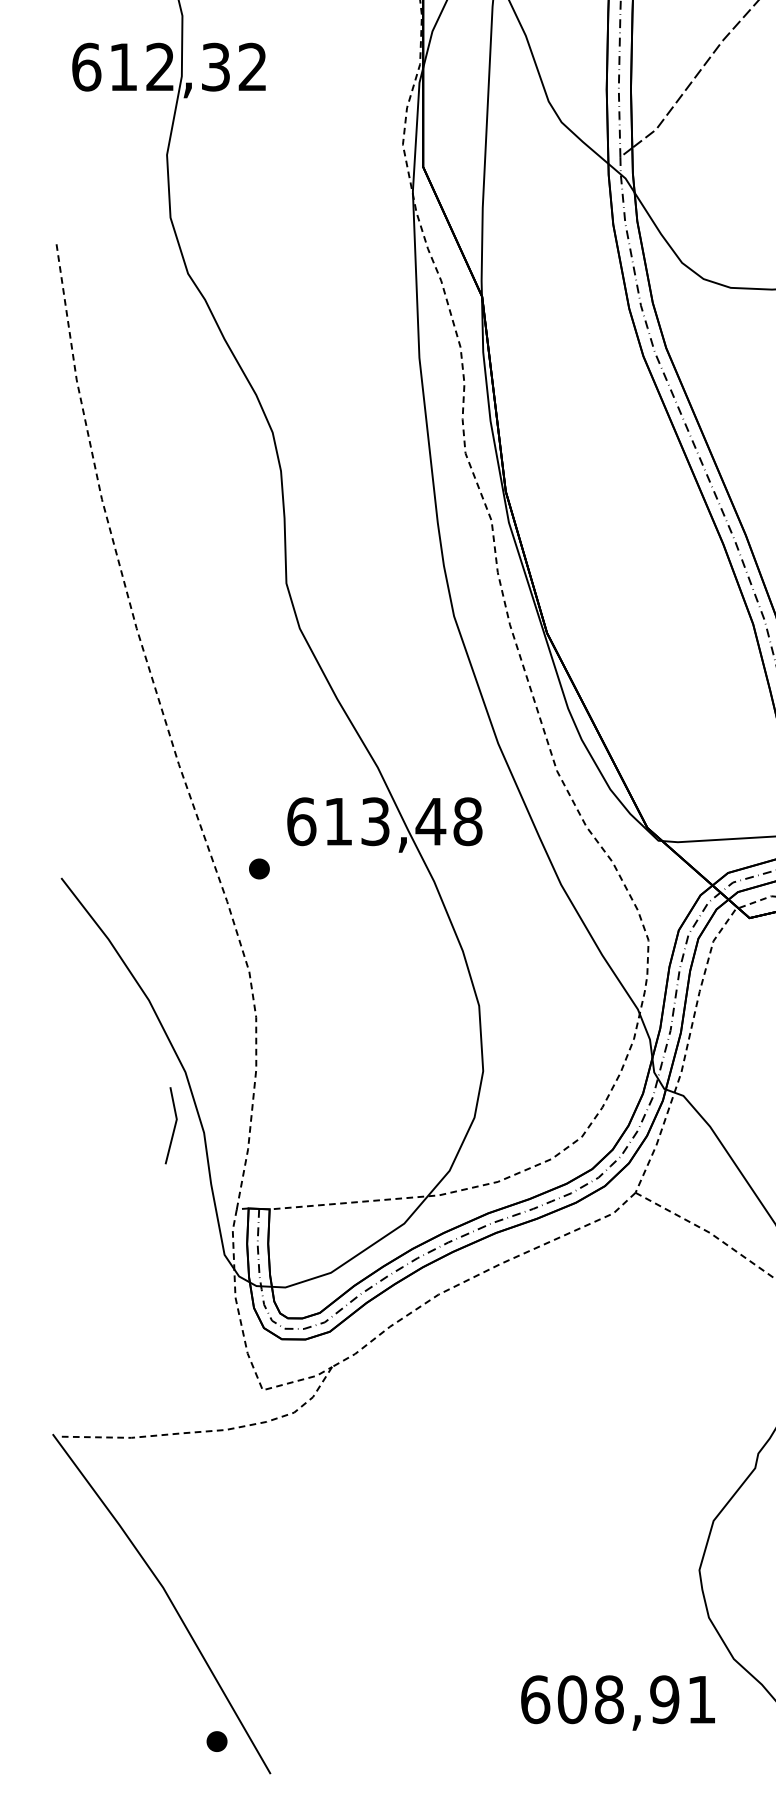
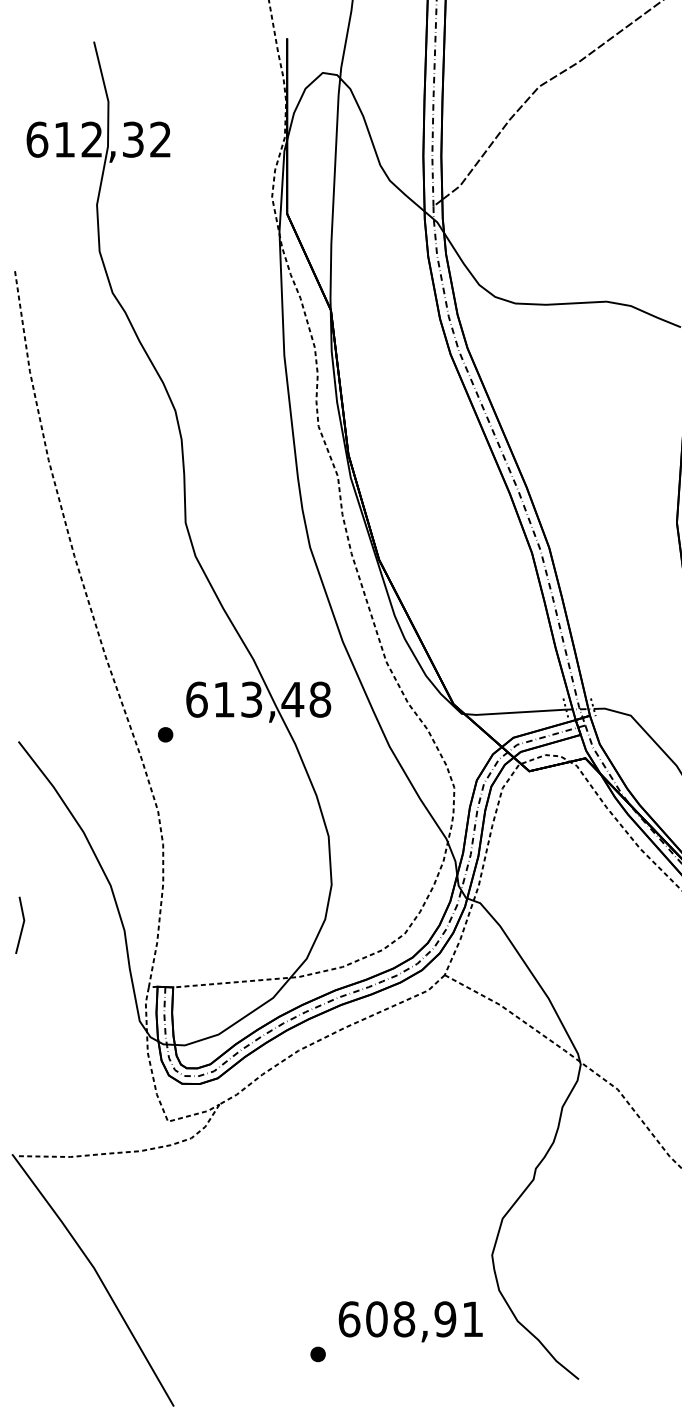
line: (174, 1124) -> (22, 924), moved
text: (617, 1702) -> (410, 1321), moved
part: (216, 1741) -> (317, 1354), moved

